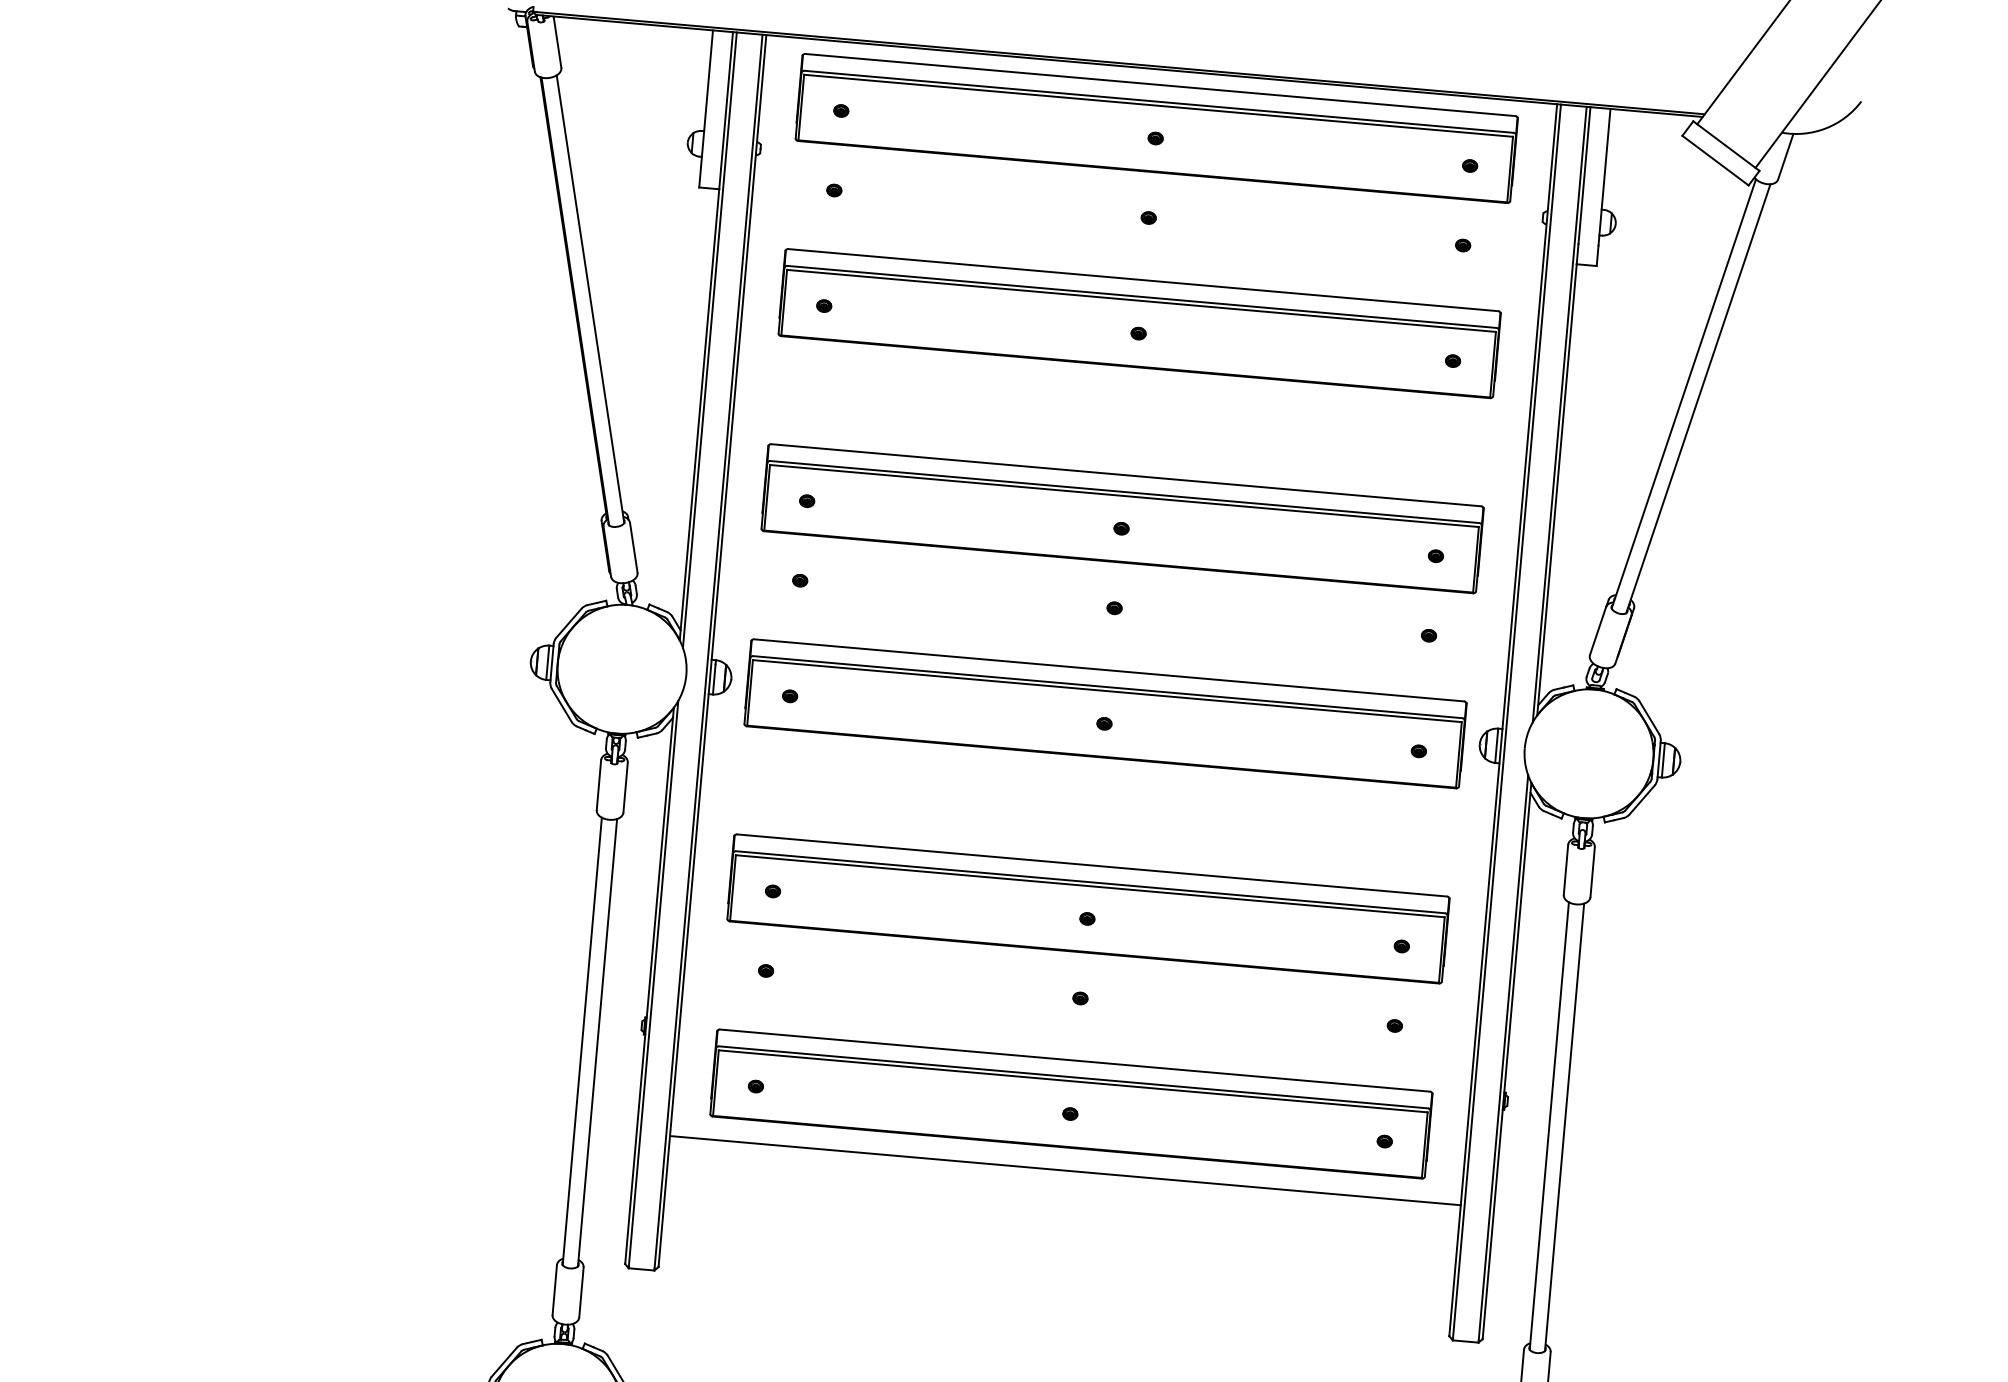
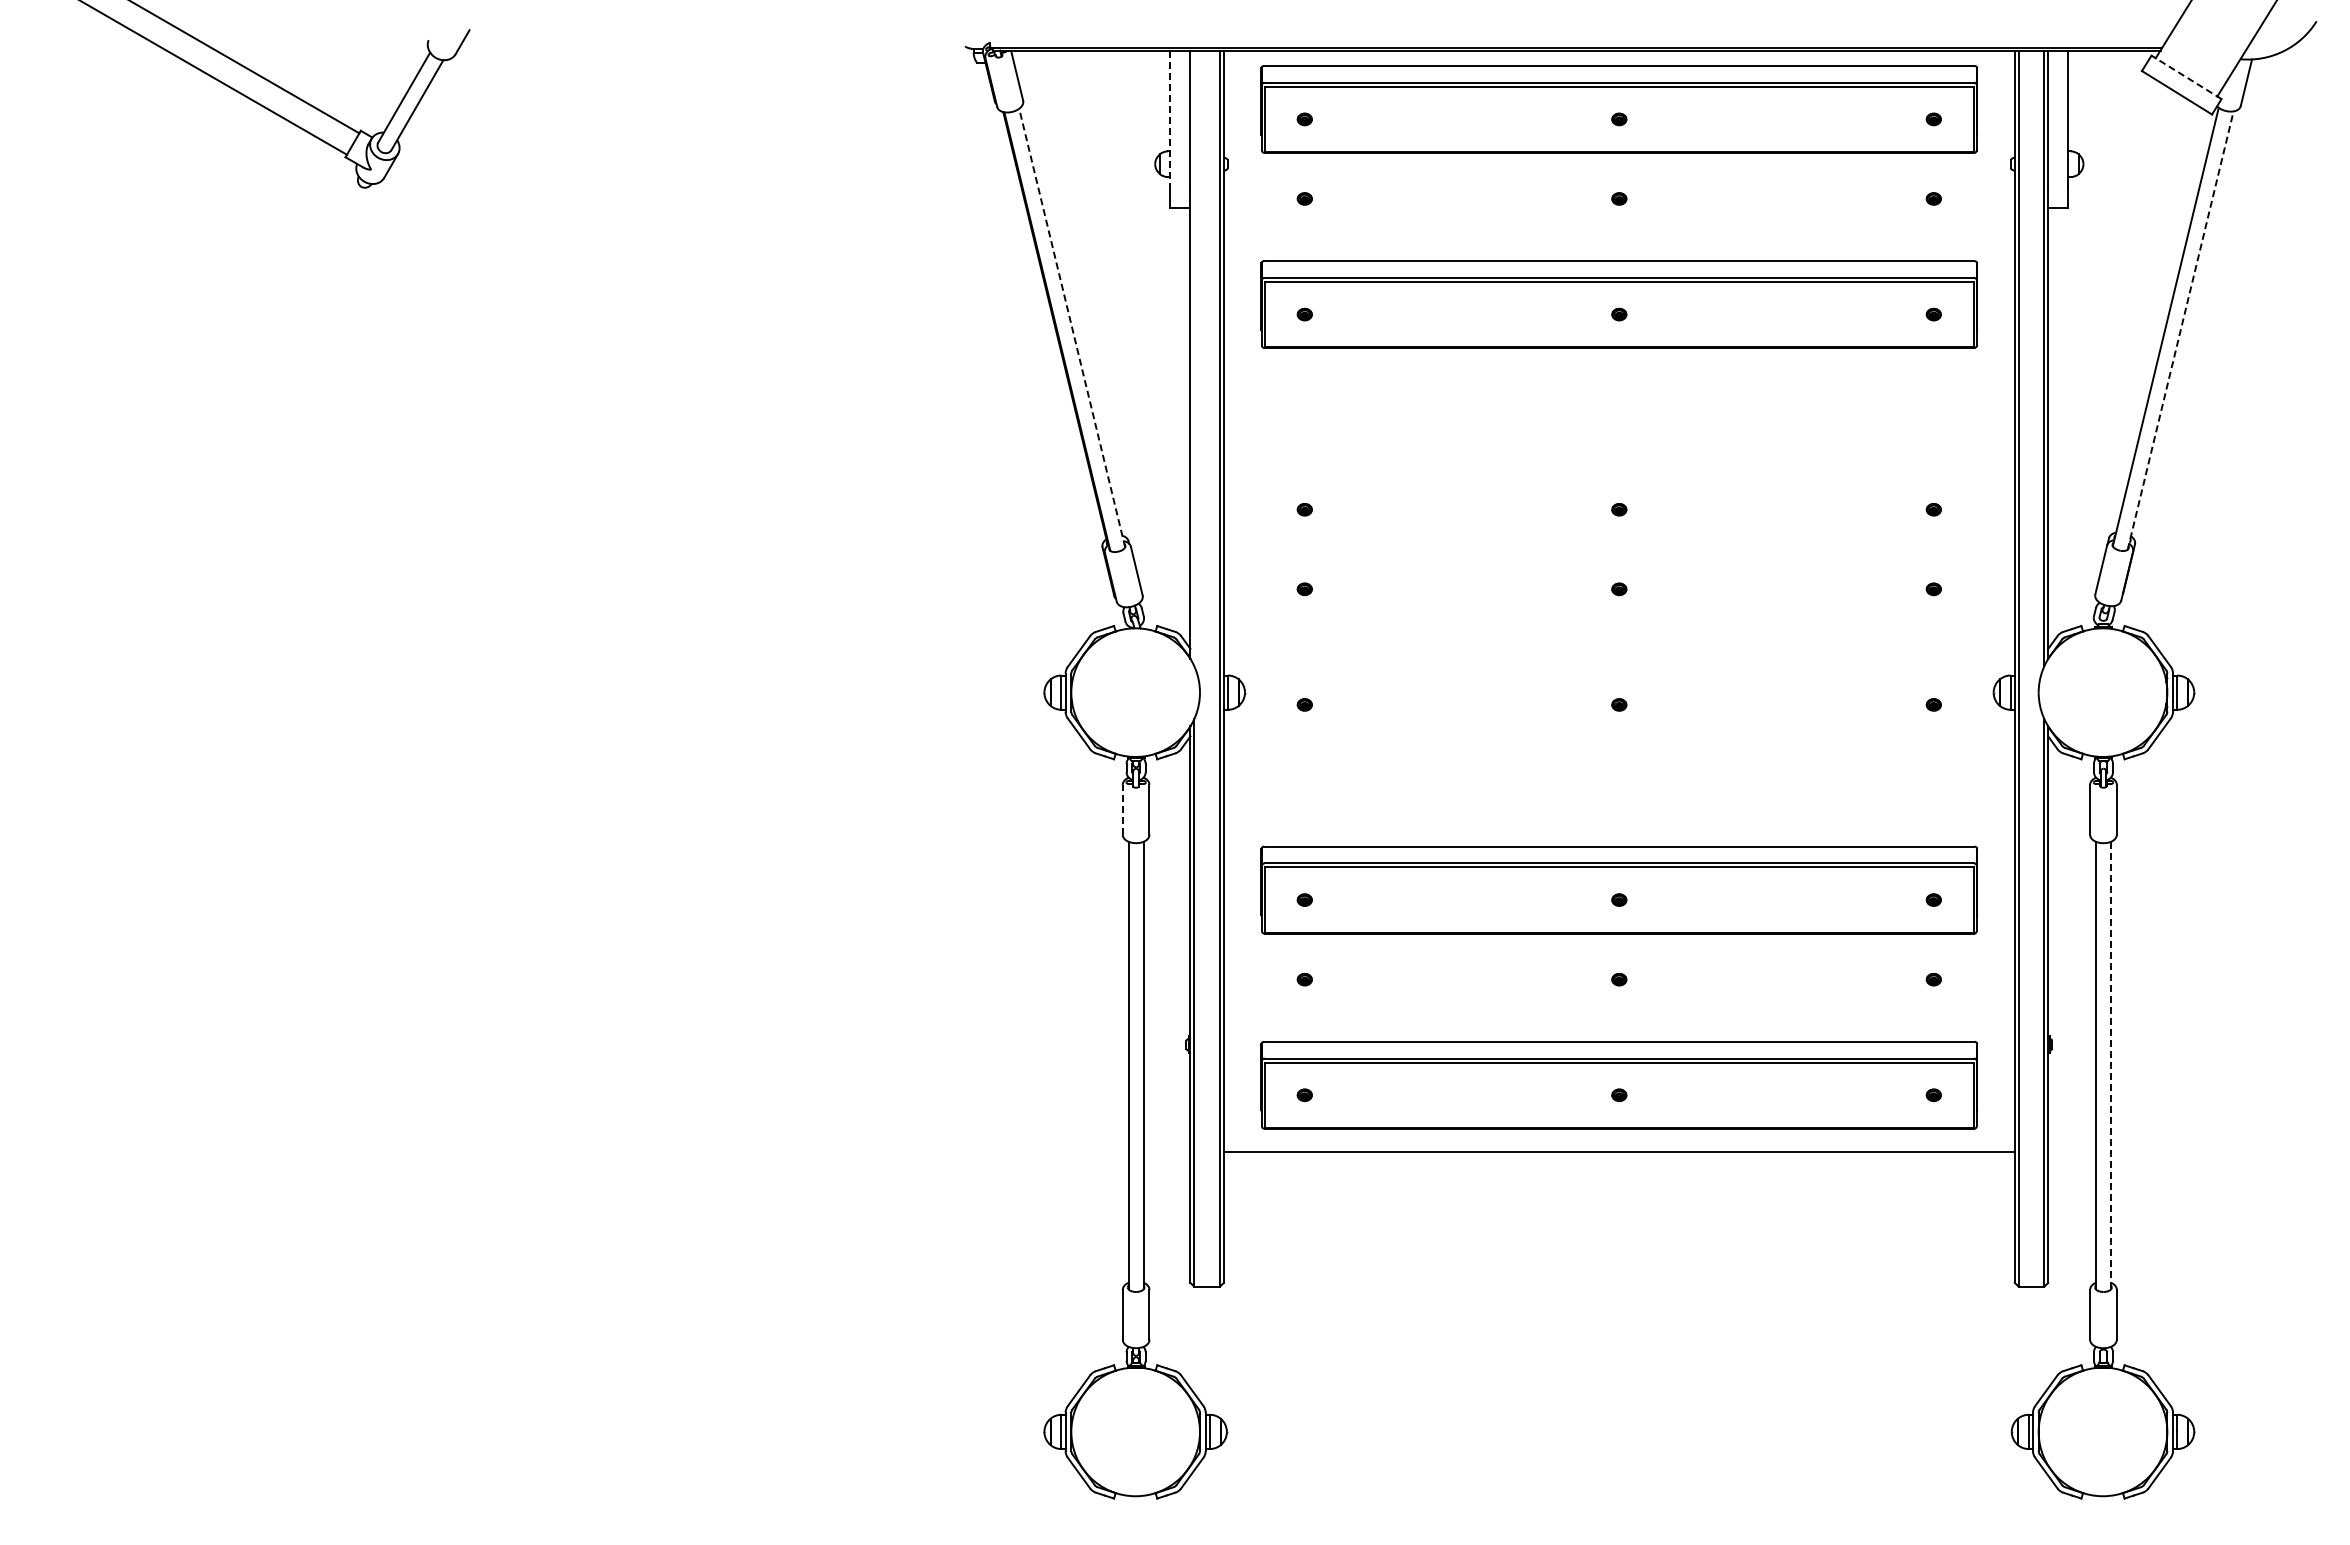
line: (707, 99) -> (1170, 119), solid -> dashed
line: (1726, 146) -> (2186, 77), solid -> dashed
line: (590, 299) -> (1072, 328), solid -> dashed
line: (710, 340) -> (1194, 358), removed
line: (1698, 398) -> (2180, 330), solid -> dashed
part: (1121, 518) -> (1618, 499), removed
part: (1104, 713) -> (1618, 694), removed
line: (598, 784) -> (1122, 809), solid -> dashed
line: (1564, 1127) -> (2111, 1065), solid -> dashed

